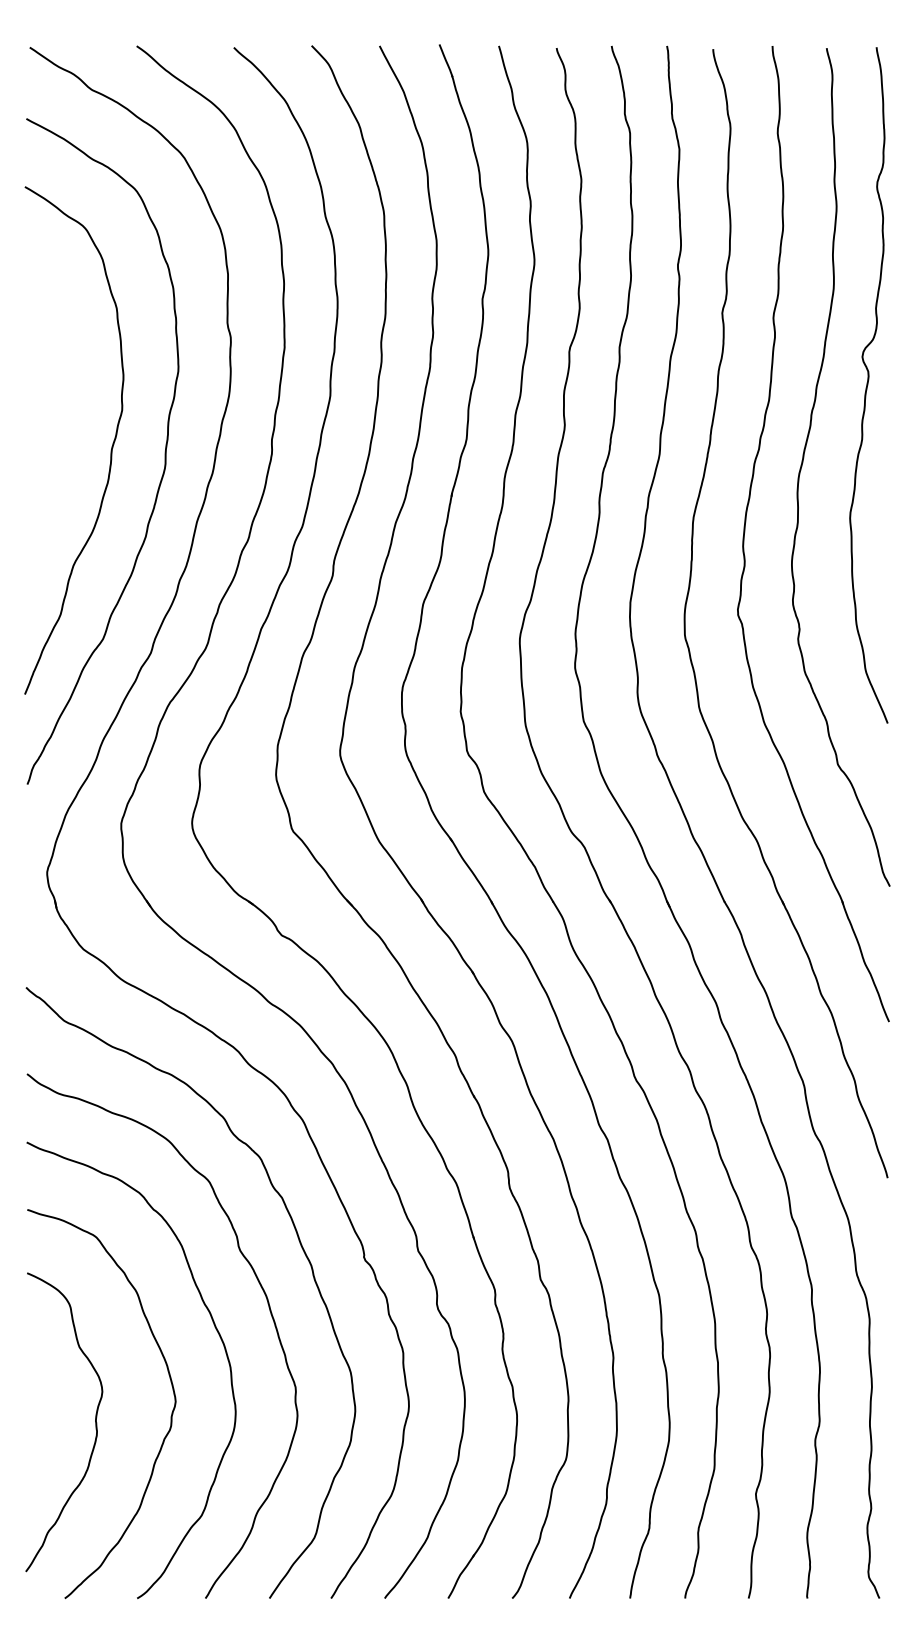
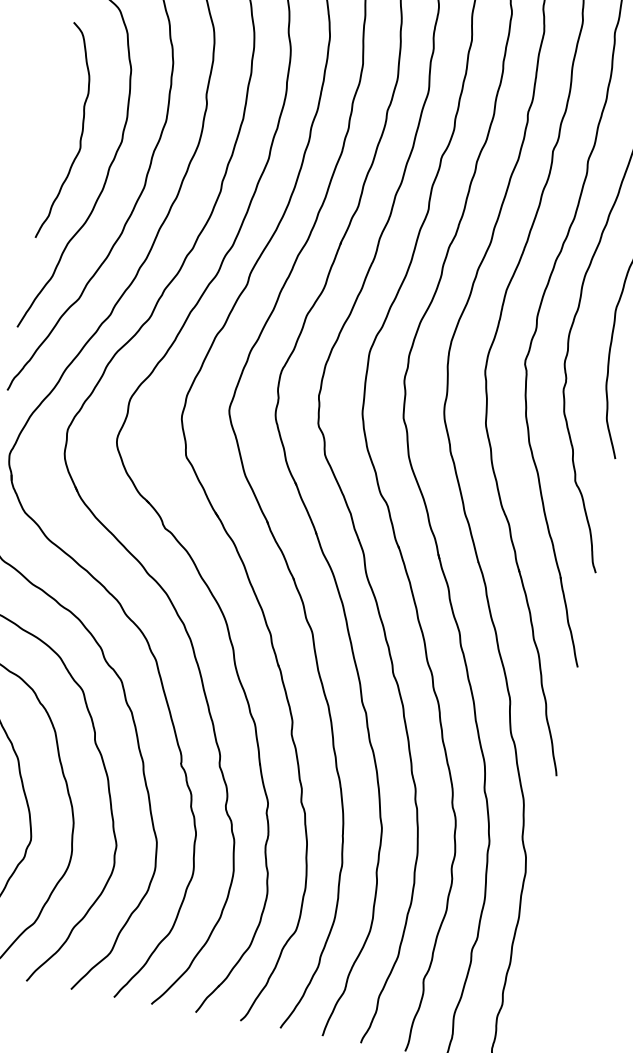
curve: (63, 415) -> (80, 137), added

